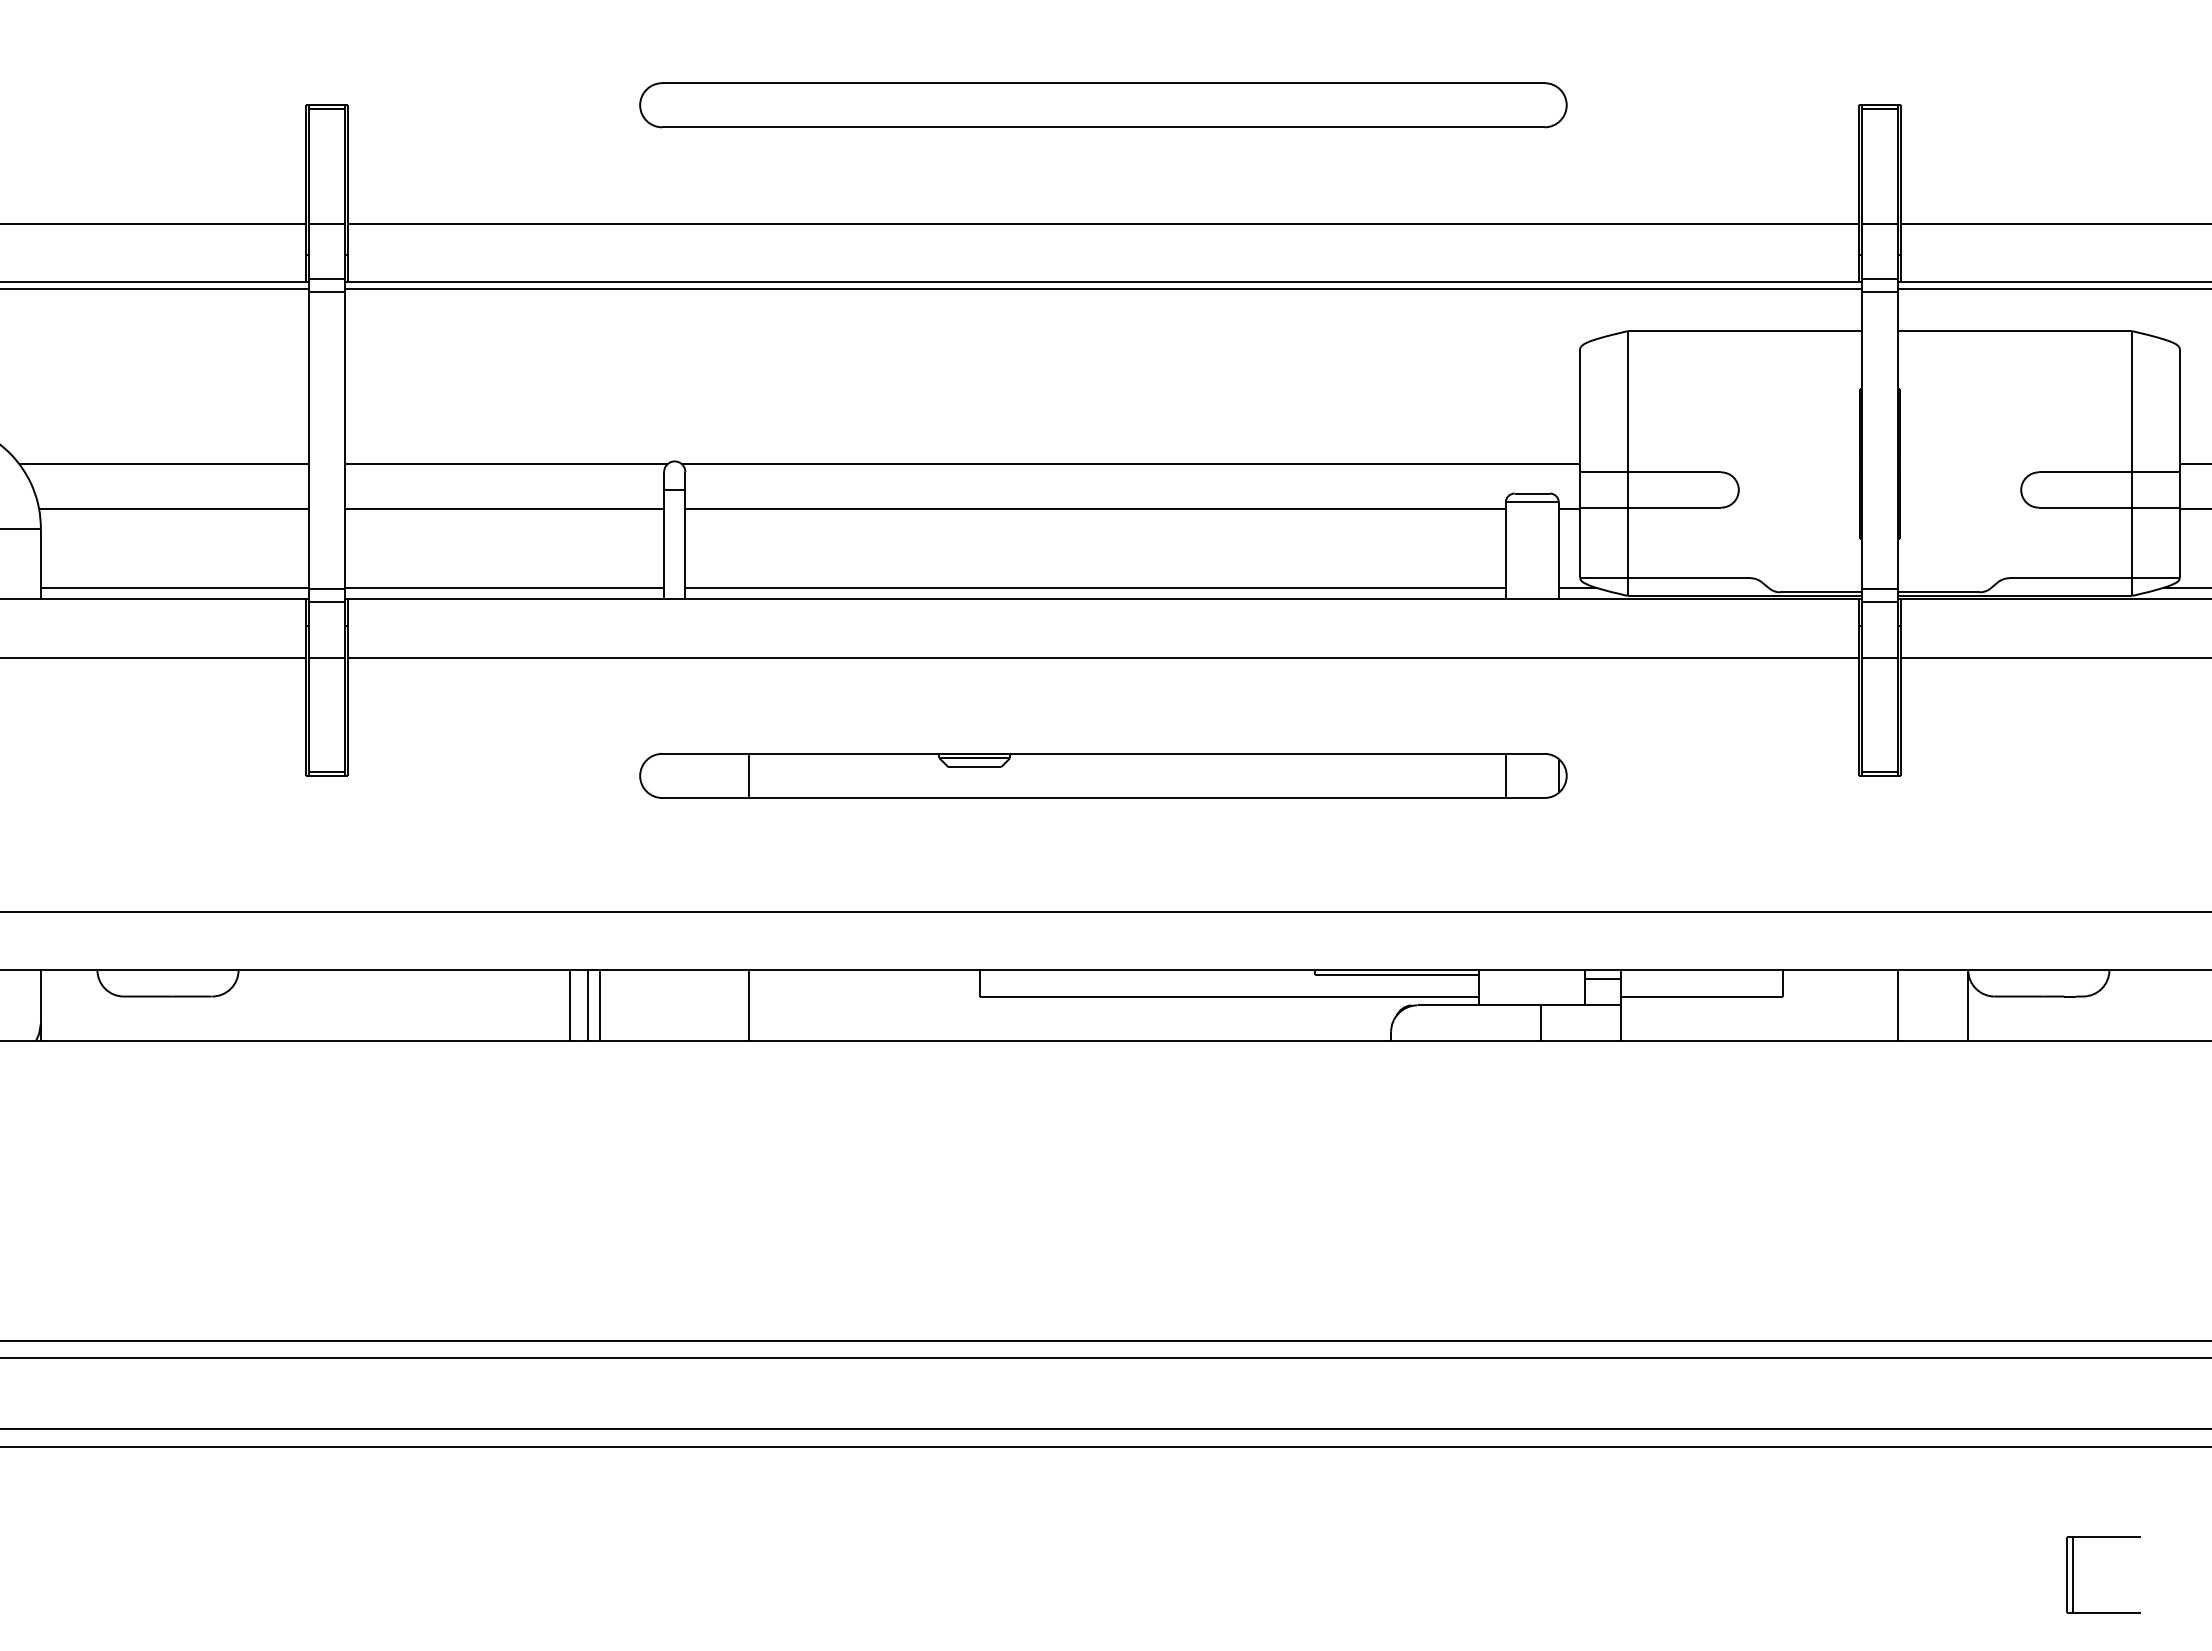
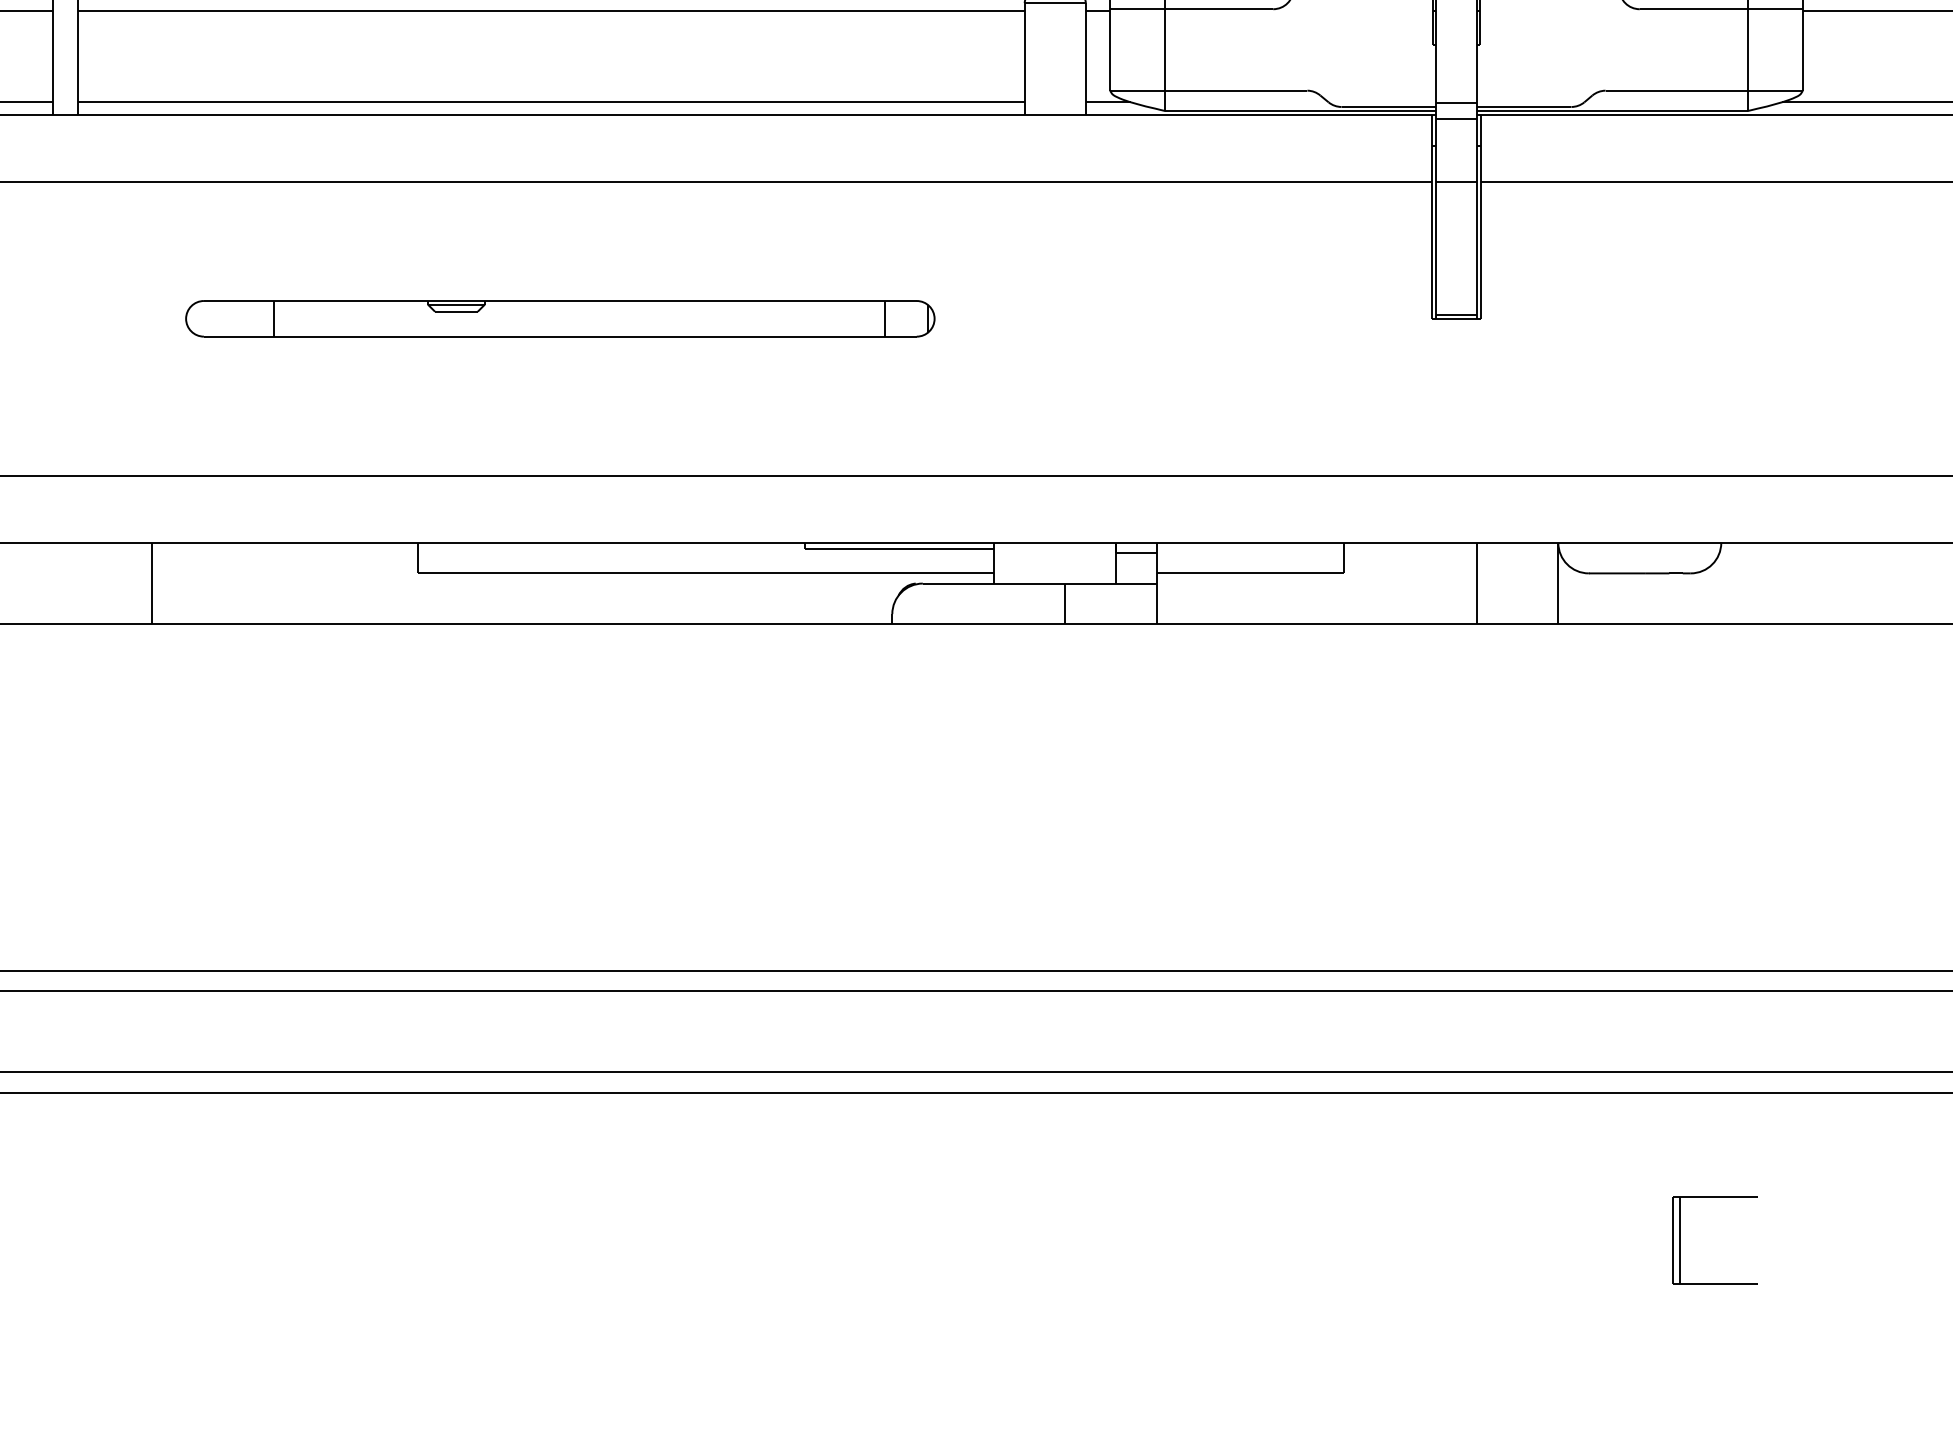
part: (1103, 775) -> (560, 318), size x0.7

